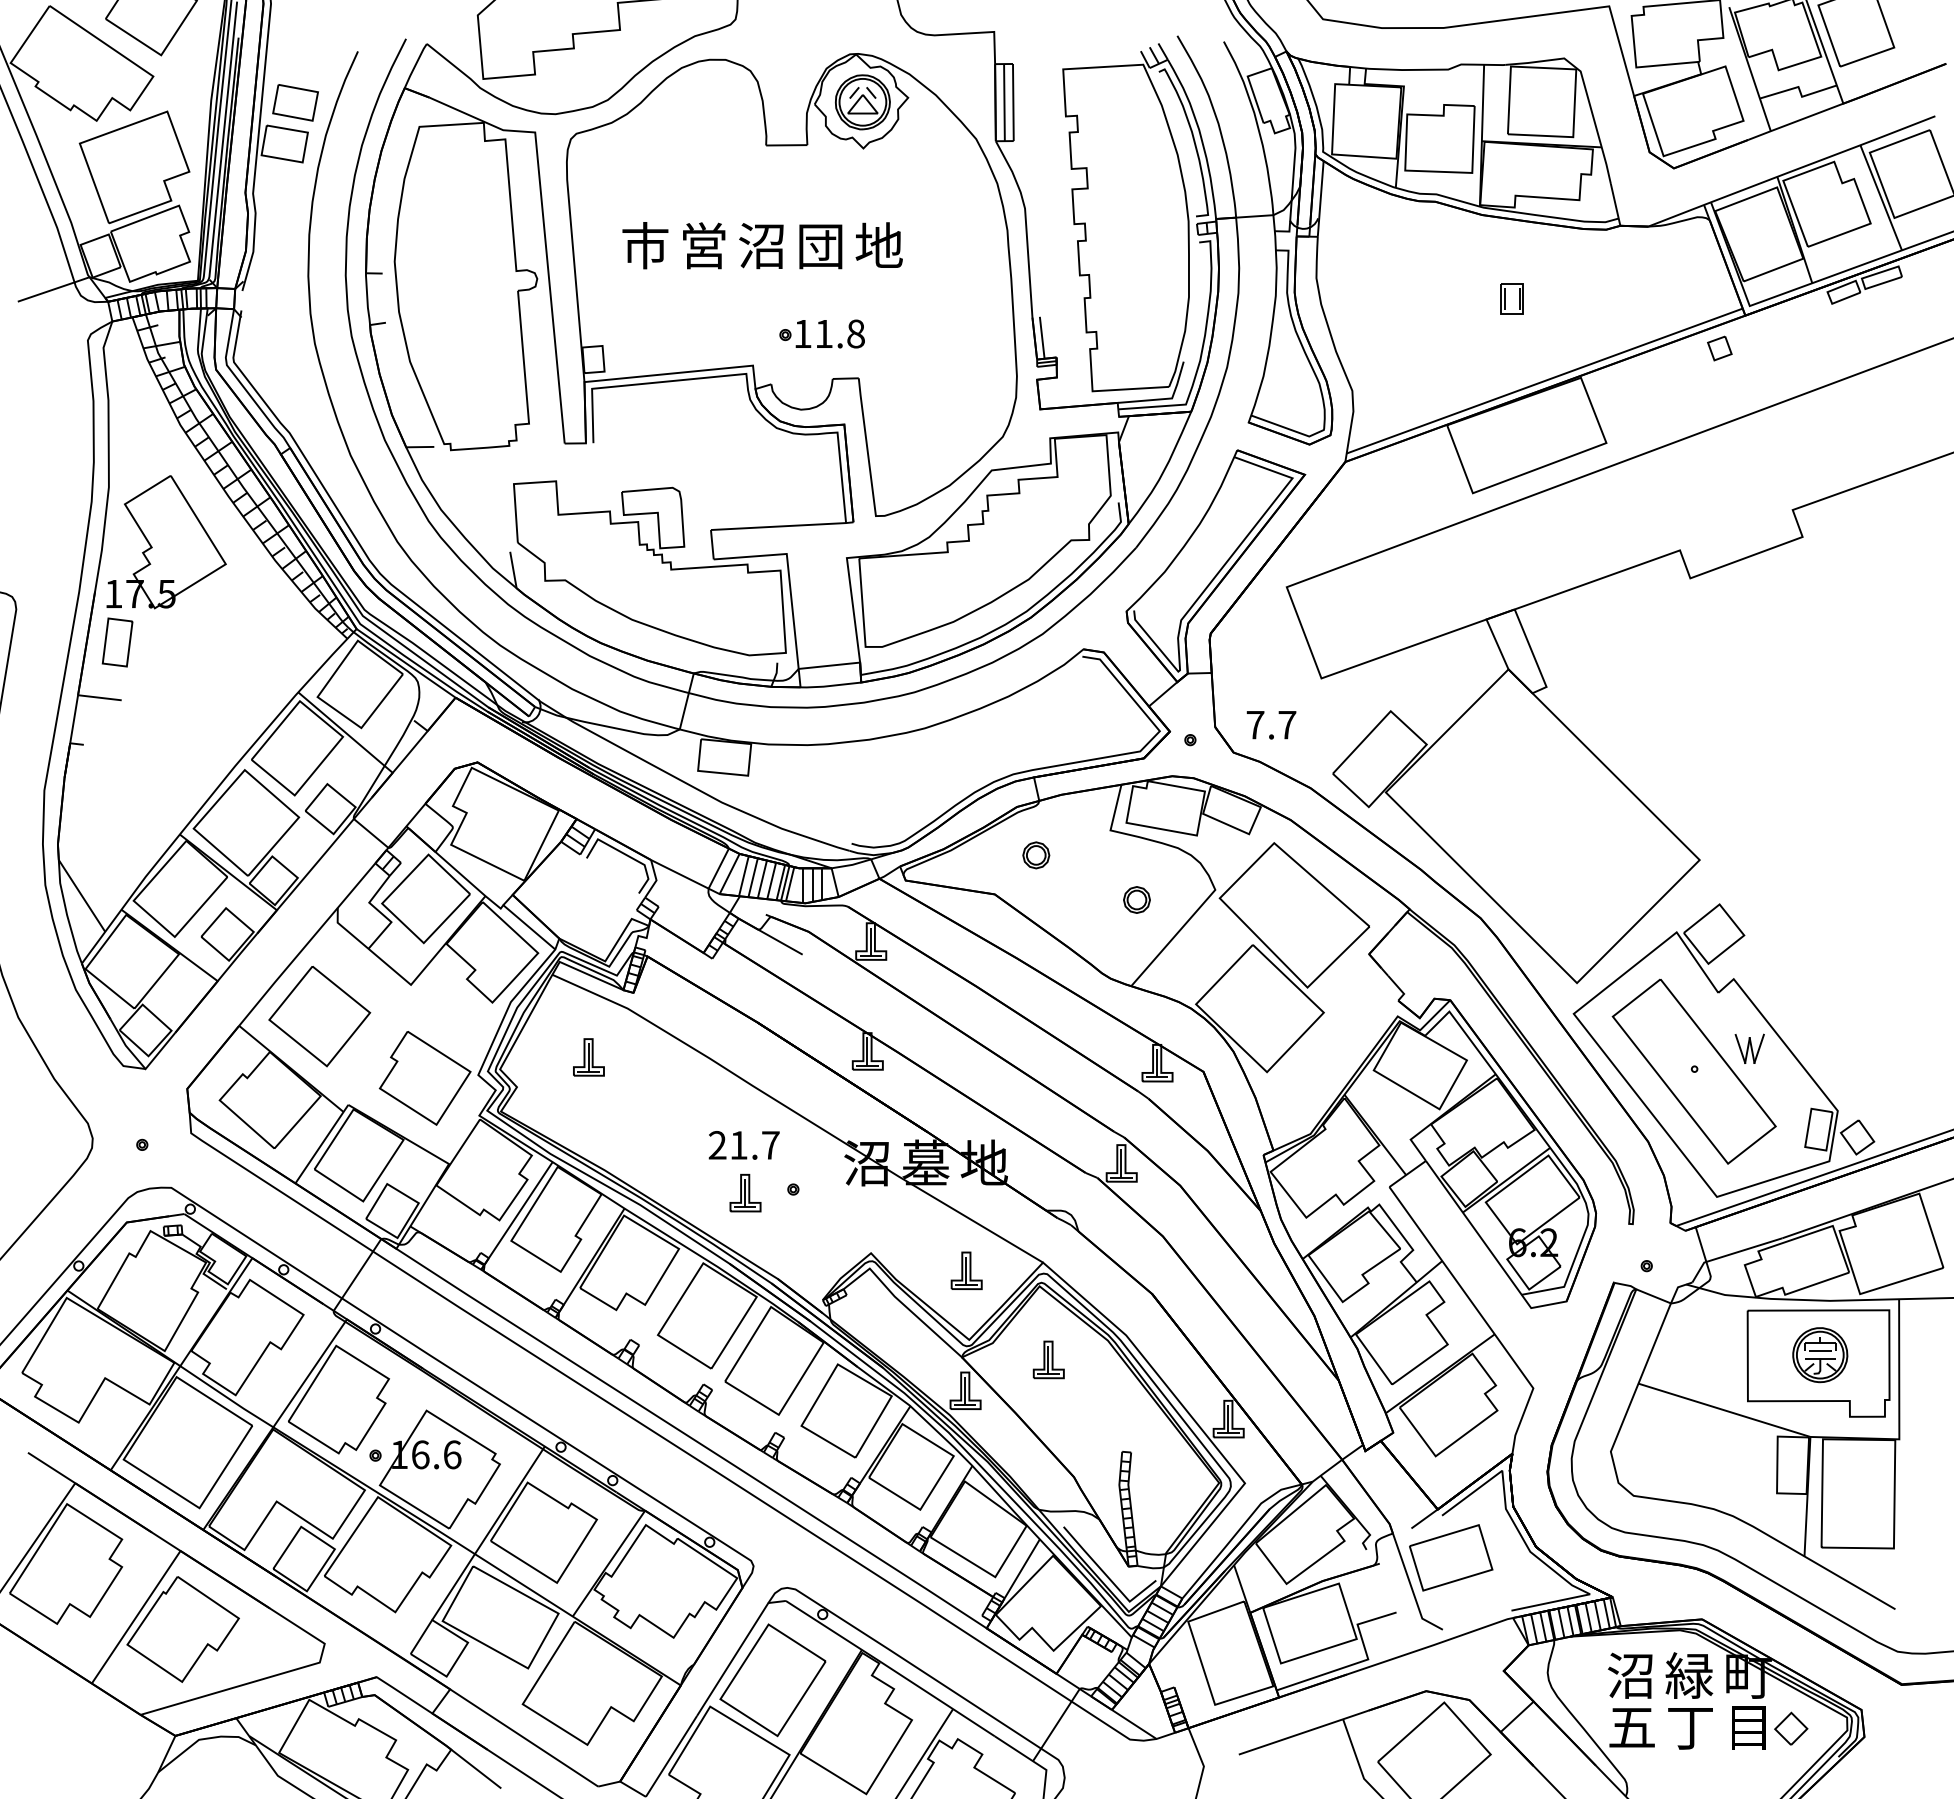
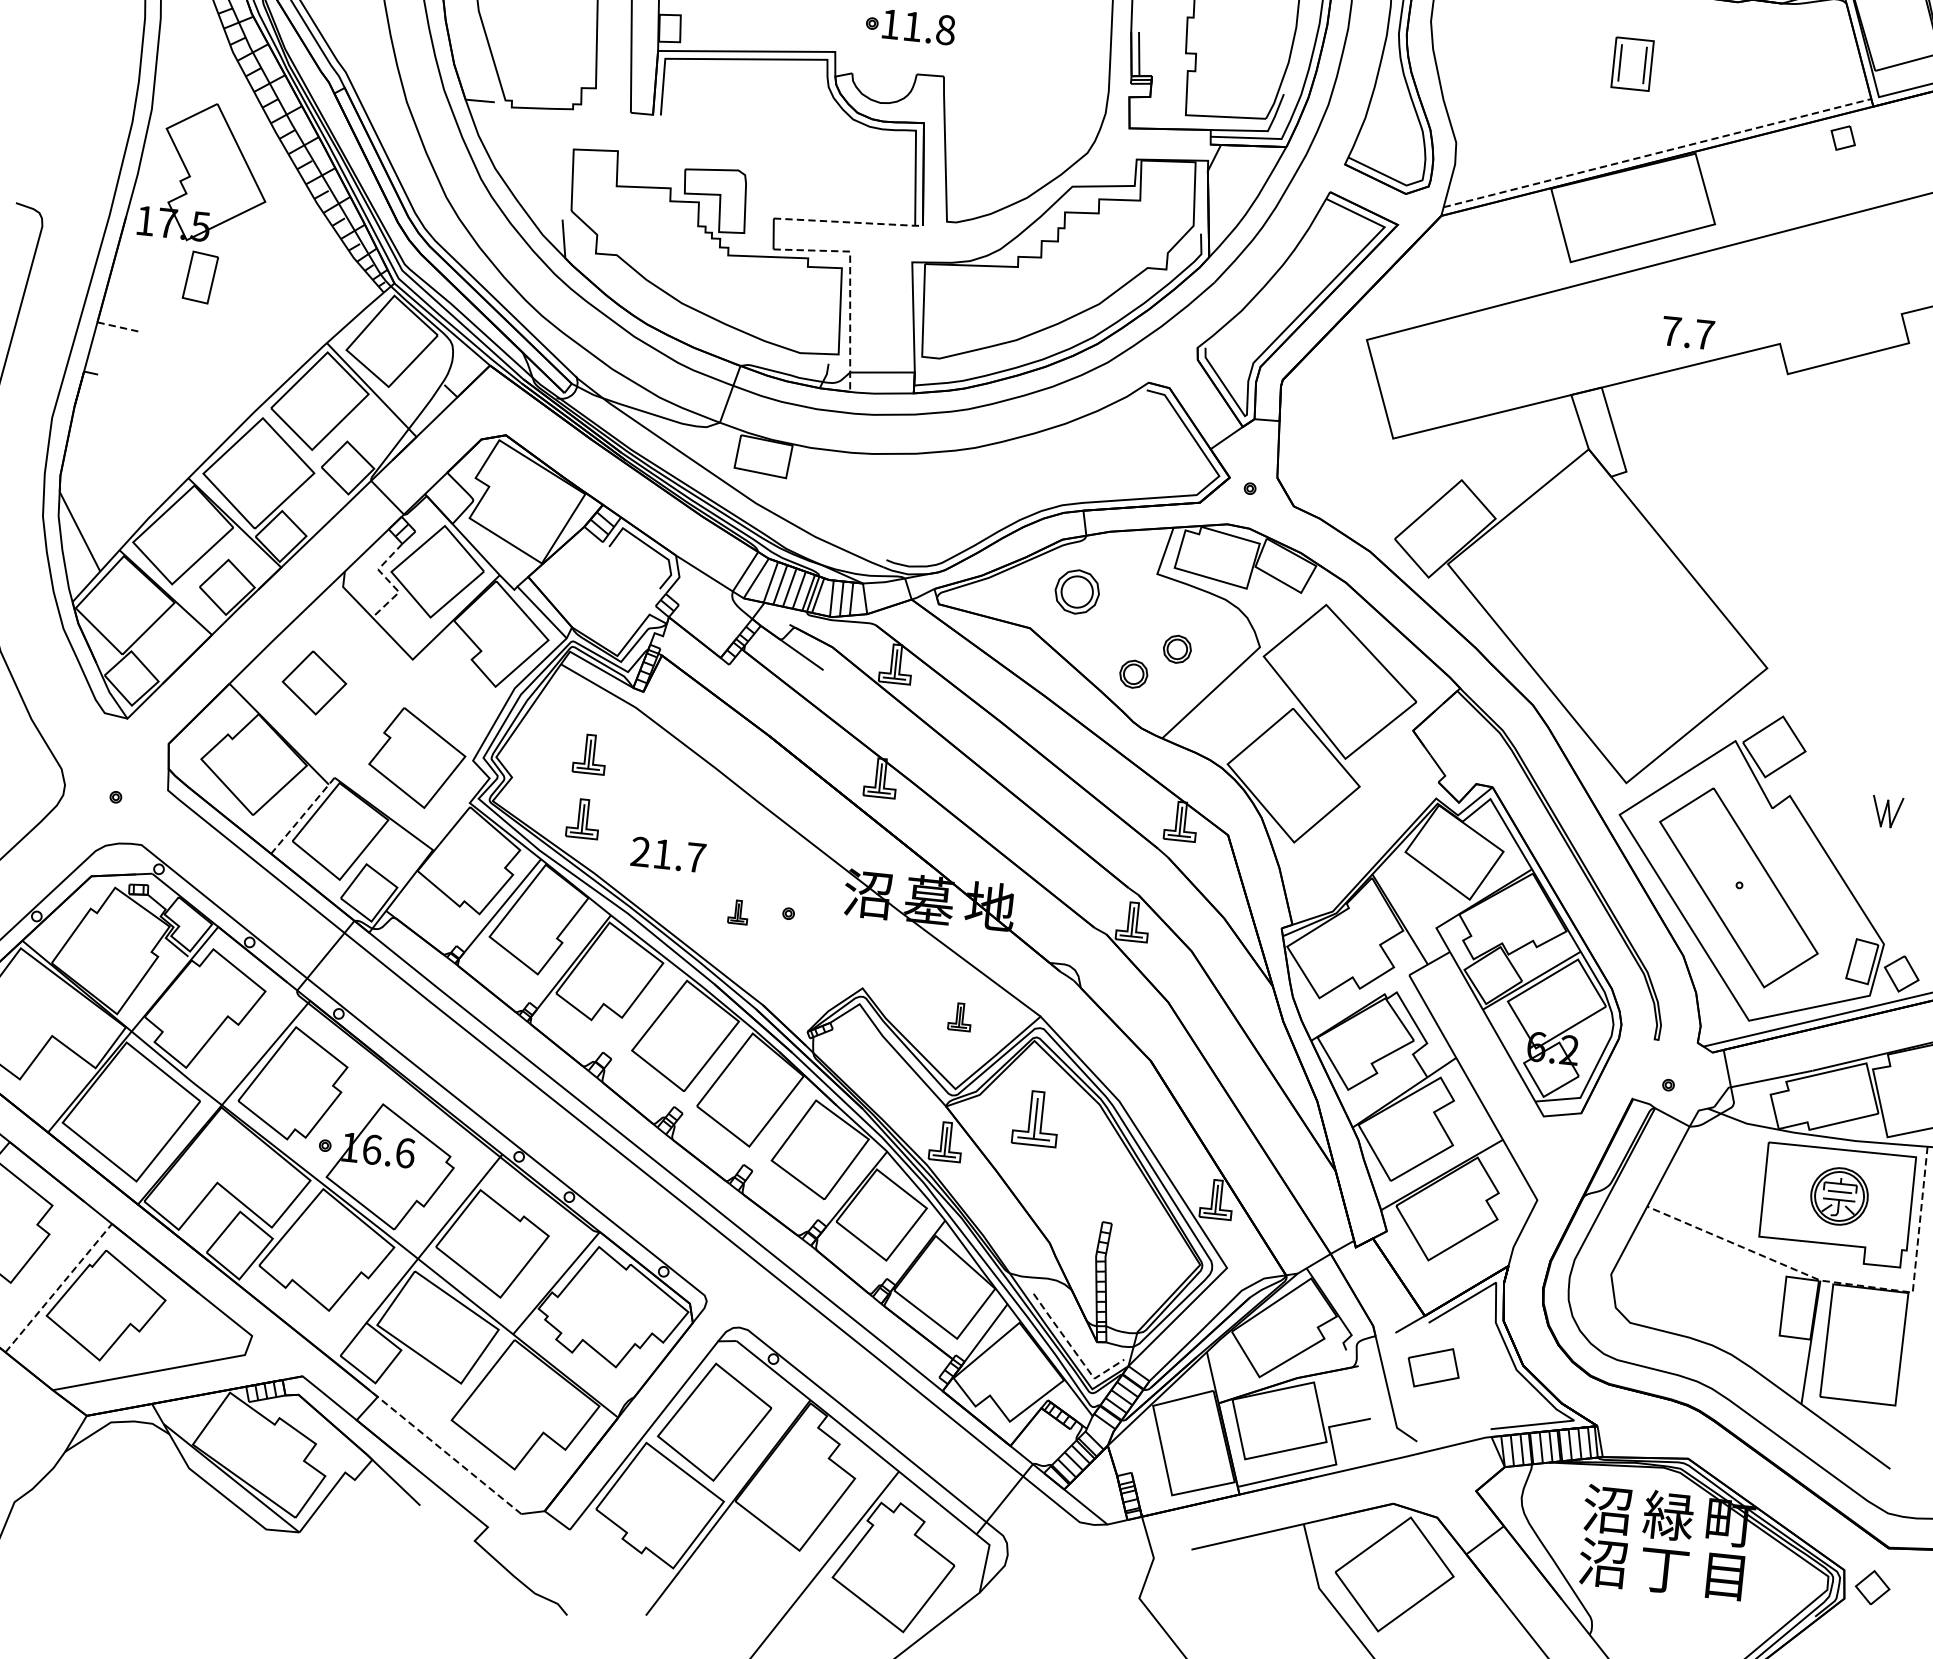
part: (1511, 298) -> (1631, 63), size x1.6
line: (1544, 381) -> (1657, 153), solid -> dashed
line: (783, 526) -> (849, 222), solid -> dashed
line: (789, 584) -> (849, 283), solid -> dashed
part: (117, 642) -> (200, 277), moved
line: (99, 697) -> (119, 327), solid -> dashed
text: (1271, 725) -> (1688, 333), moved
part: (1036, 855) -> (1077, 592), size x1.6
line: (381, 913) -> (389, 582), solid -> dashed
part: (1097, 927) -> (1133, 673), added
part: (319, 1016) -> (314, 682), size x0.6
part: (1749, 1048) -> (1886, 811), moved
part: (588, 1119) -> (582, 818), added
line: (322, 1144) -> (303, 816), solid -> dashed
text: (743, 1145) -> (667, 854), moved
part: (745, 1192) -> (738, 911), size x0.6
part: (966, 1270) -> (960, 1016), size x0.7
part: (1048, 1359) -> (1035, 1118), size x1.4
line: (1834, 1437) -> (1845, 1283), solid -> dashed
part: (1451, 1557) -> (1433, 1367), size x0.6
line: (1108, 1577) -> (1074, 1351), solid -> dashed
line: (136, 1617) -> (59, 1288), solid -> dashed
text: (1631, 1727) -> (1603, 1563), 五 -> 沼
part: (1791, 1728) -> (1872, 1587), moved
line: (520, 1735) -> (445, 1452), solid -> dashed

